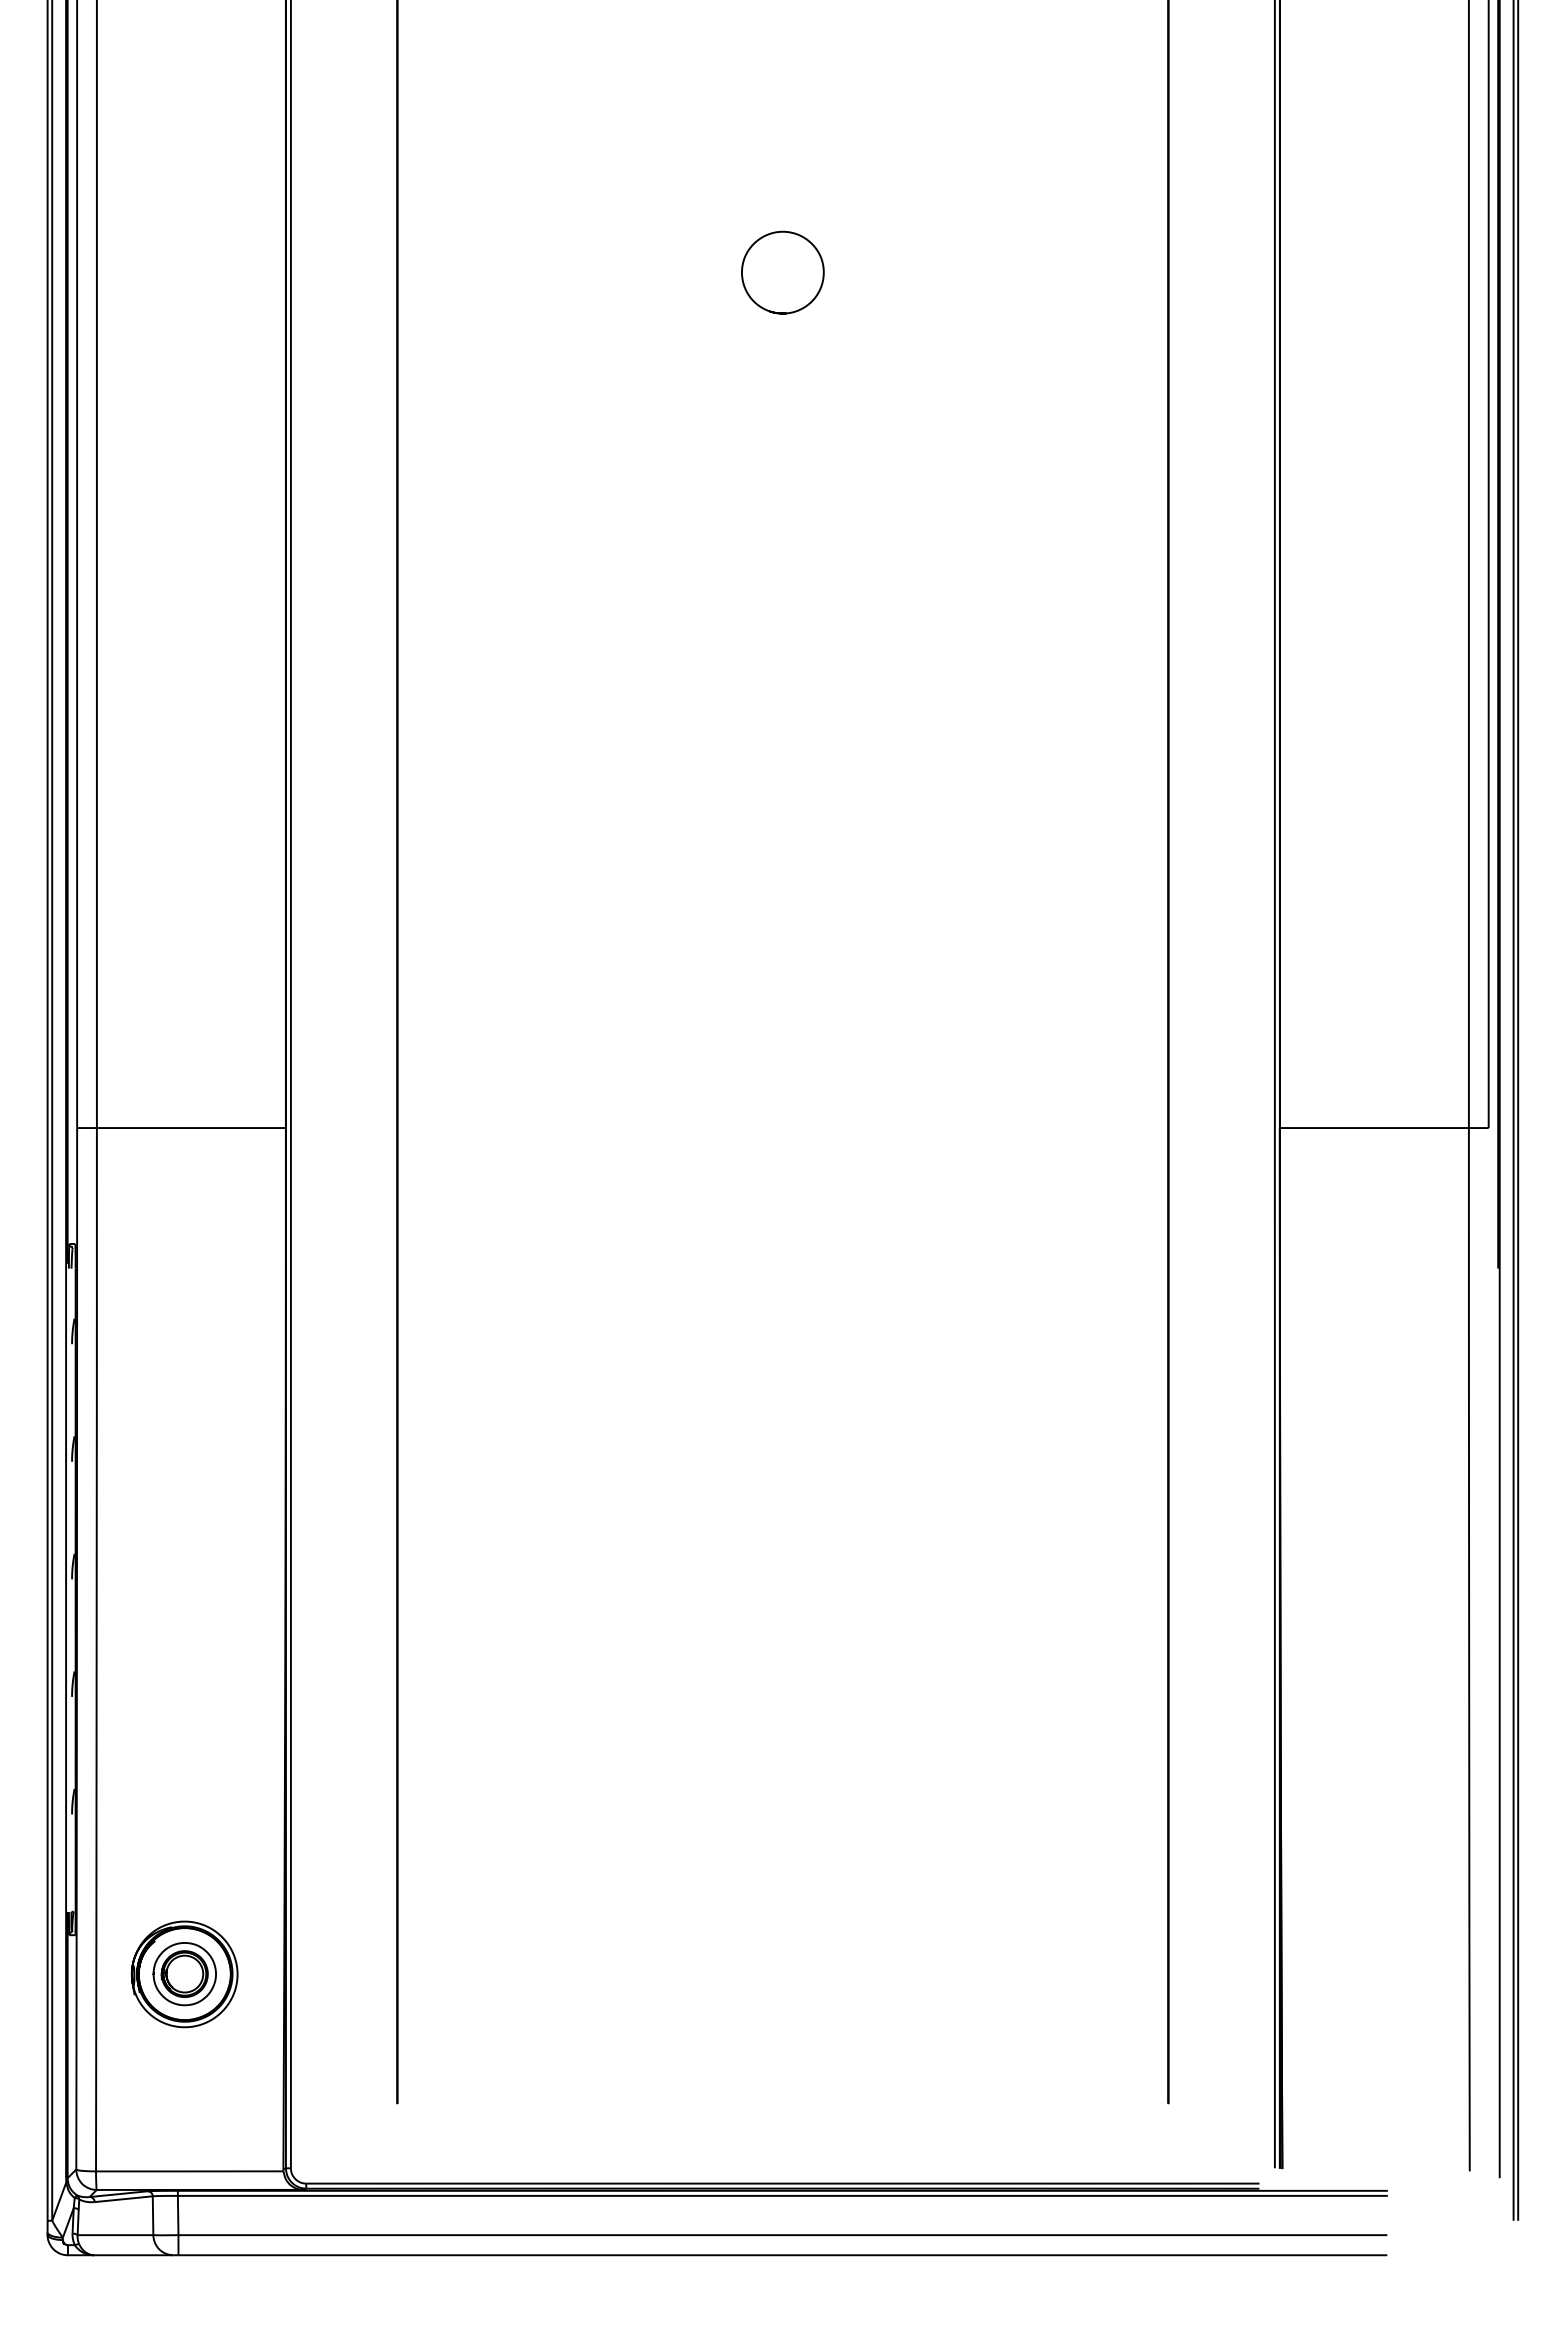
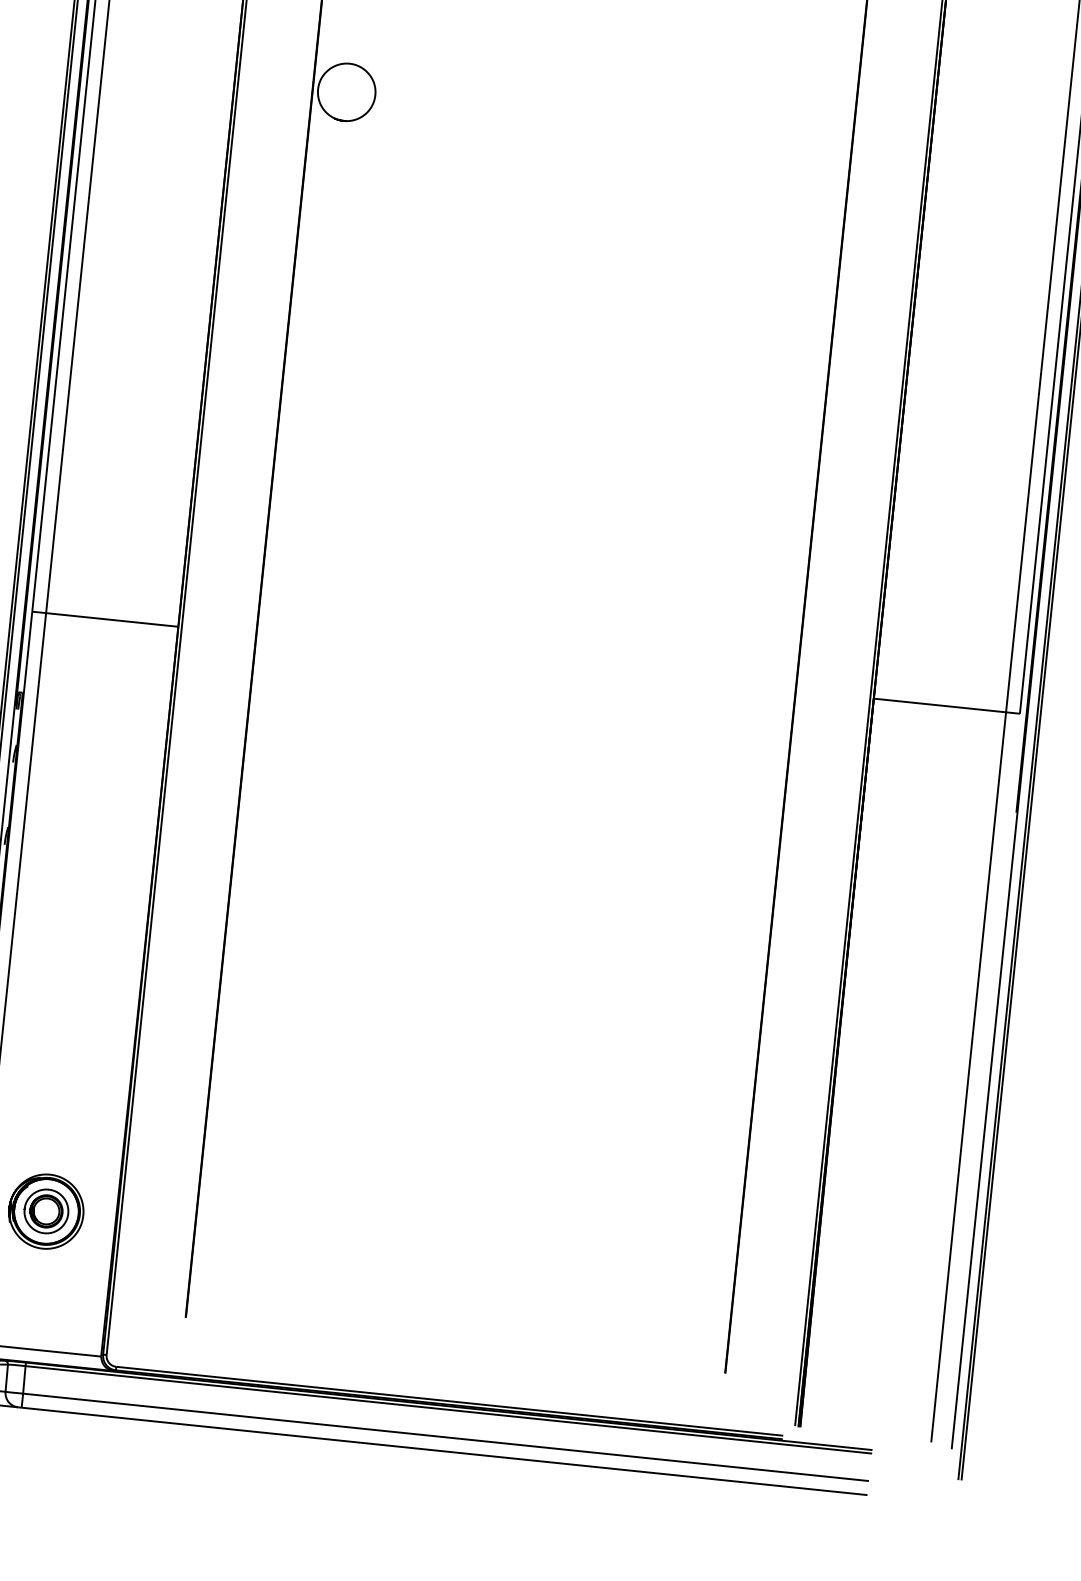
curve: (758, 241) -> (331, 68), moved

